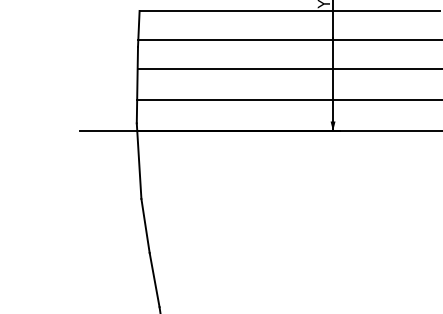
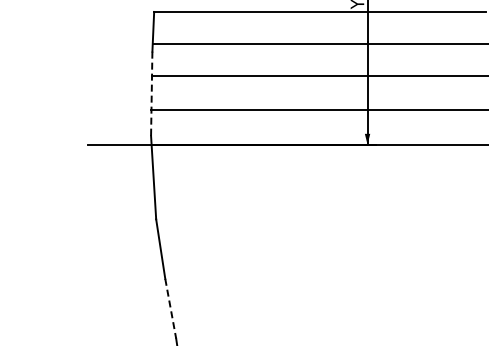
line: (137, 85) -> (151, 94), solid -> dashed
line: (154, 280) -> (170, 309), solid -> dashed

